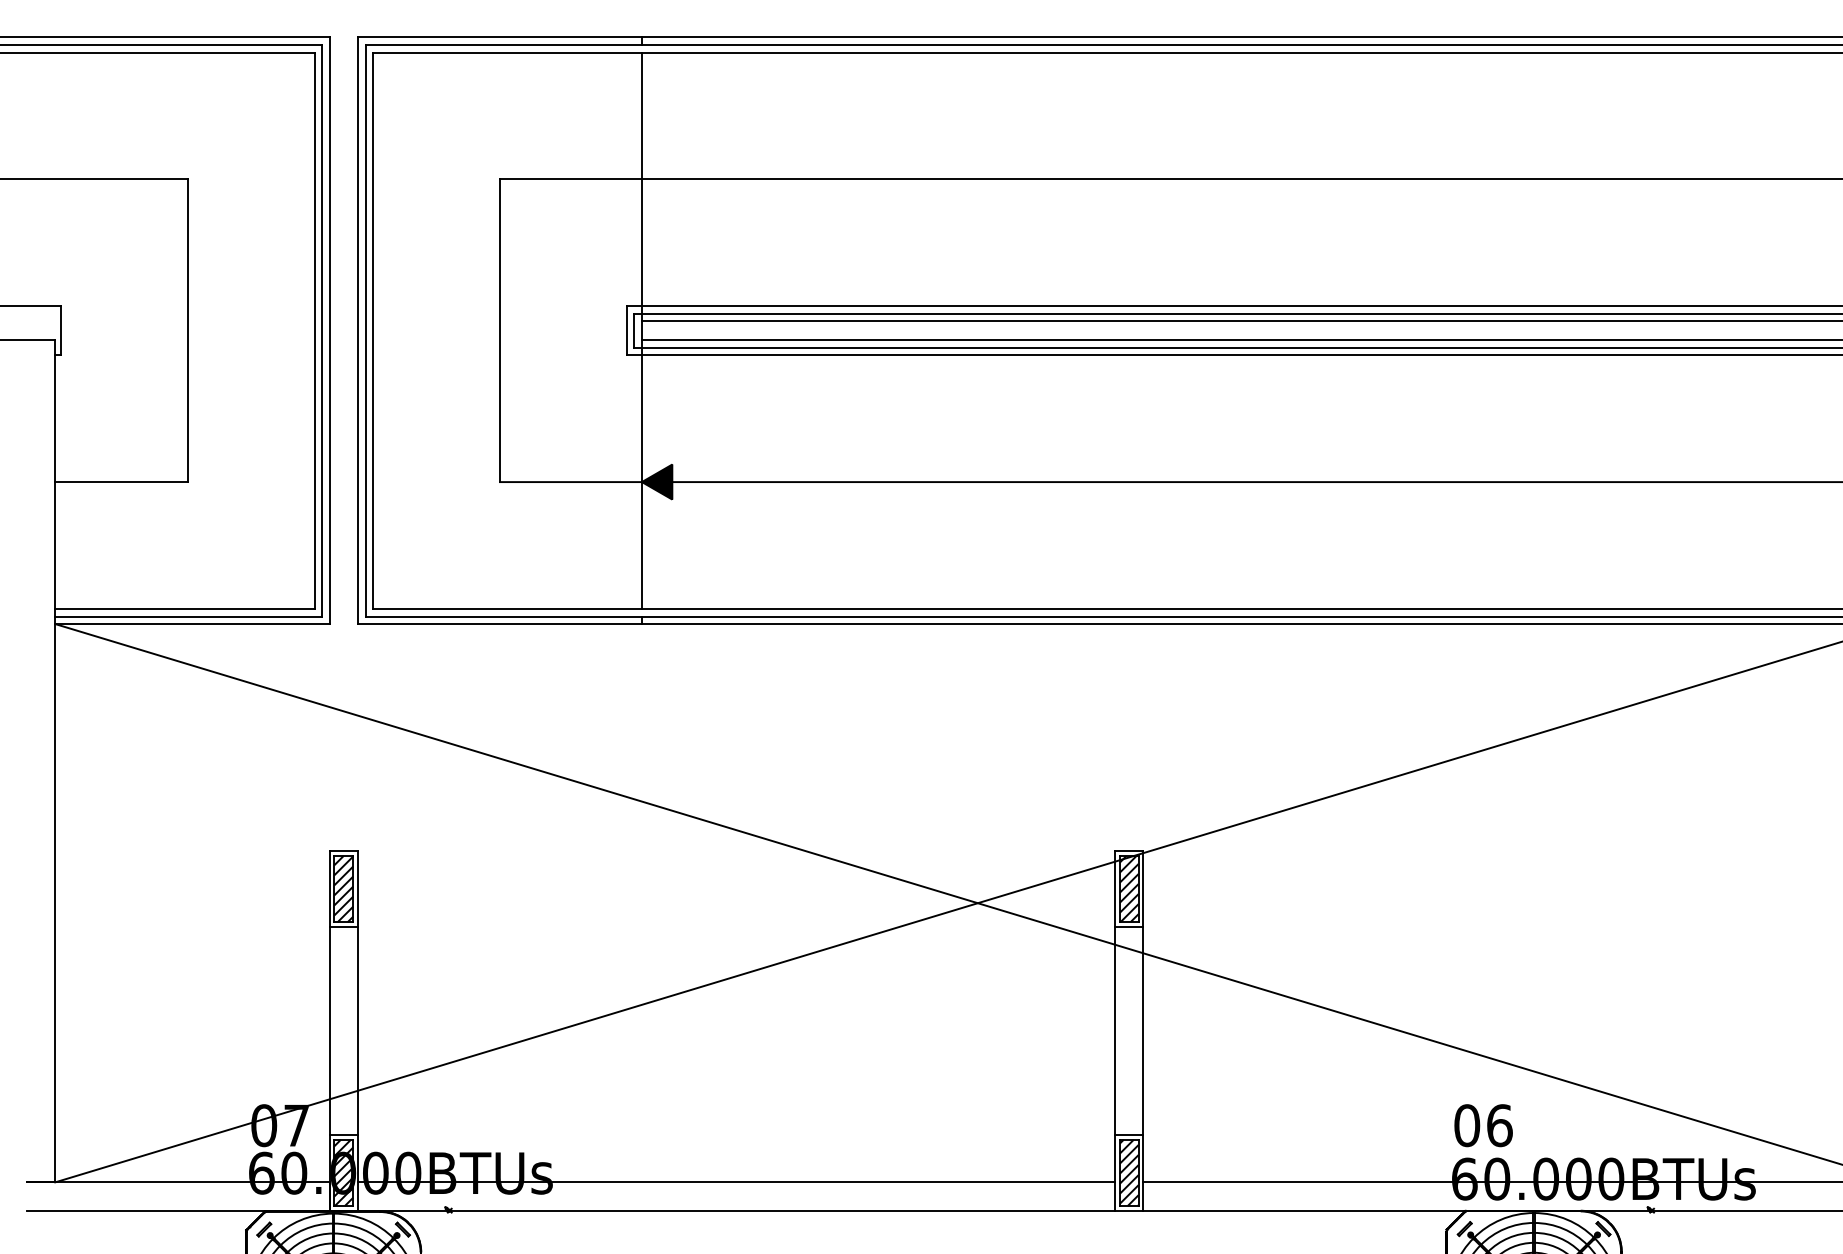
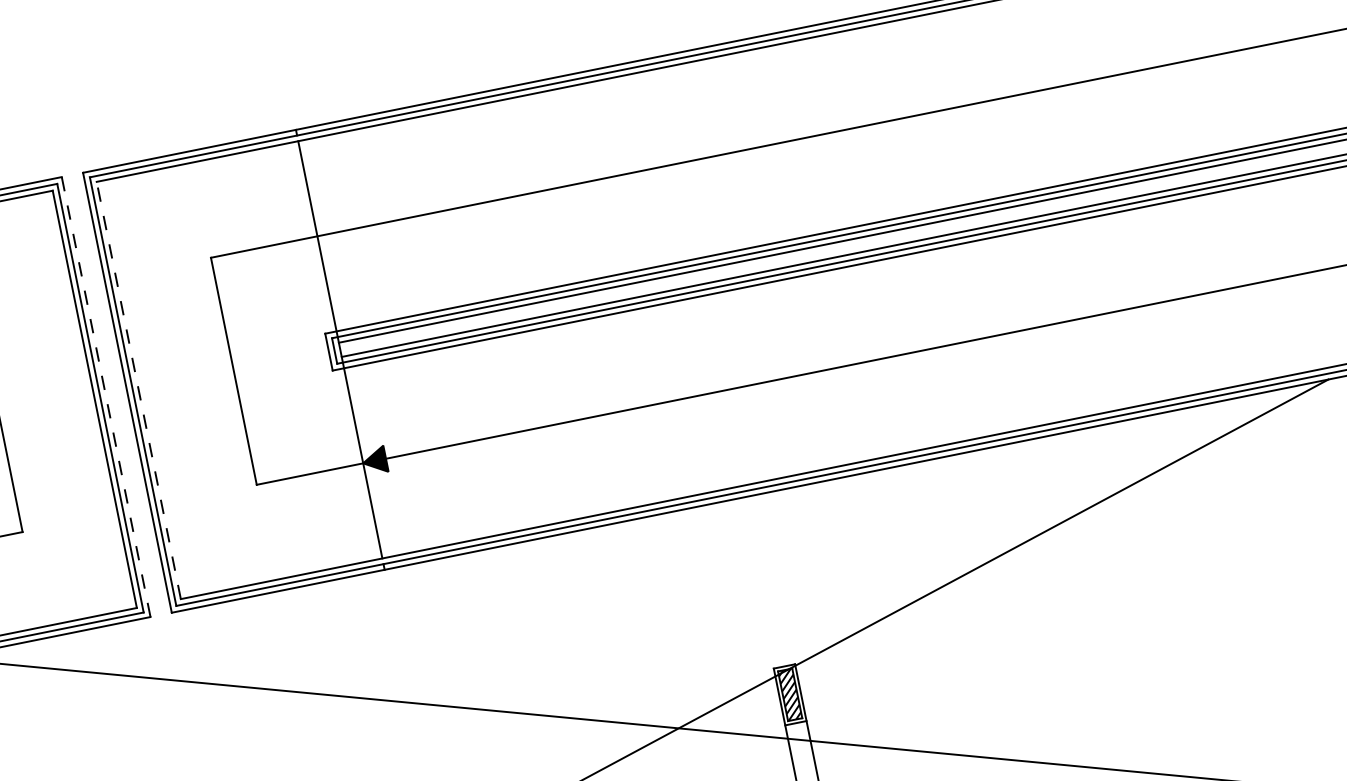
line: (329, 330) -> (105, 396), solid -> dashed
line: (373, 330) -> (138, 390), solid -> dashed

